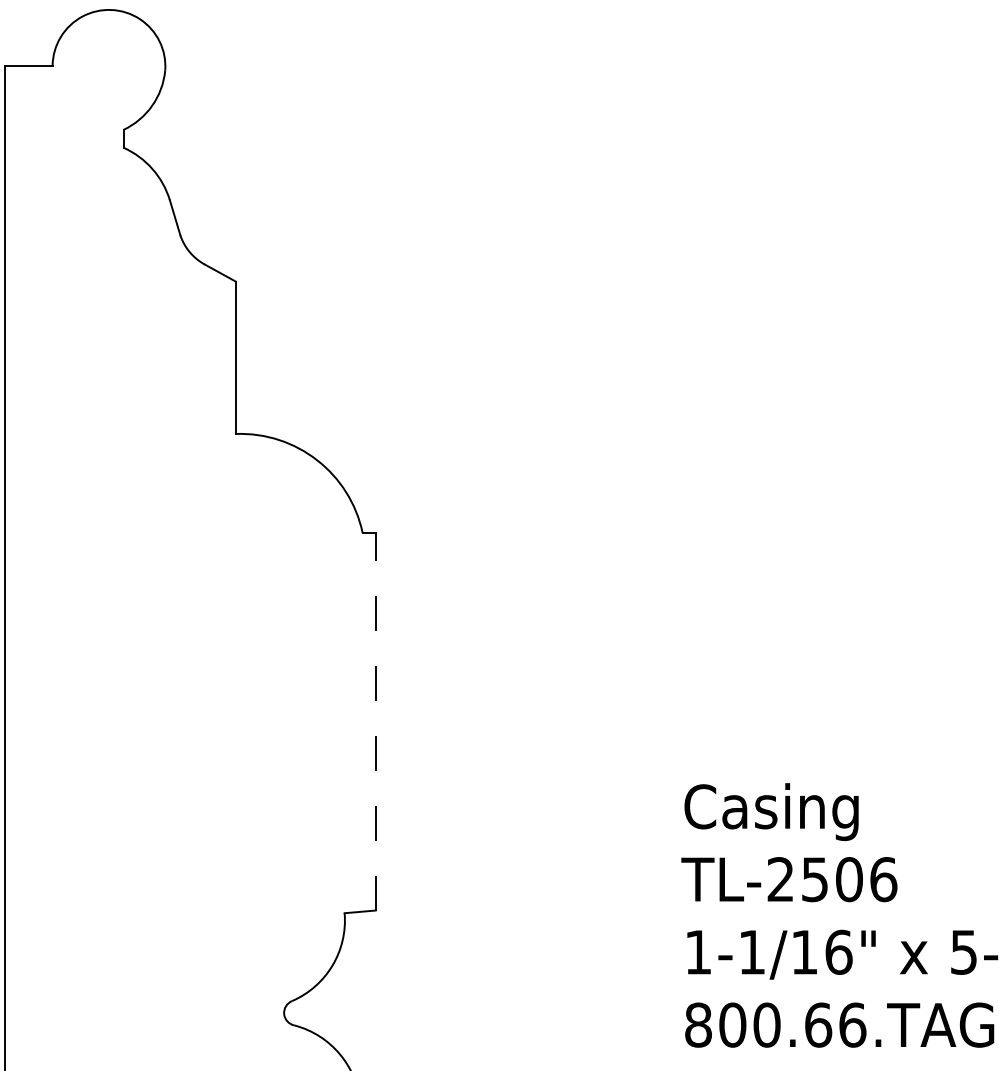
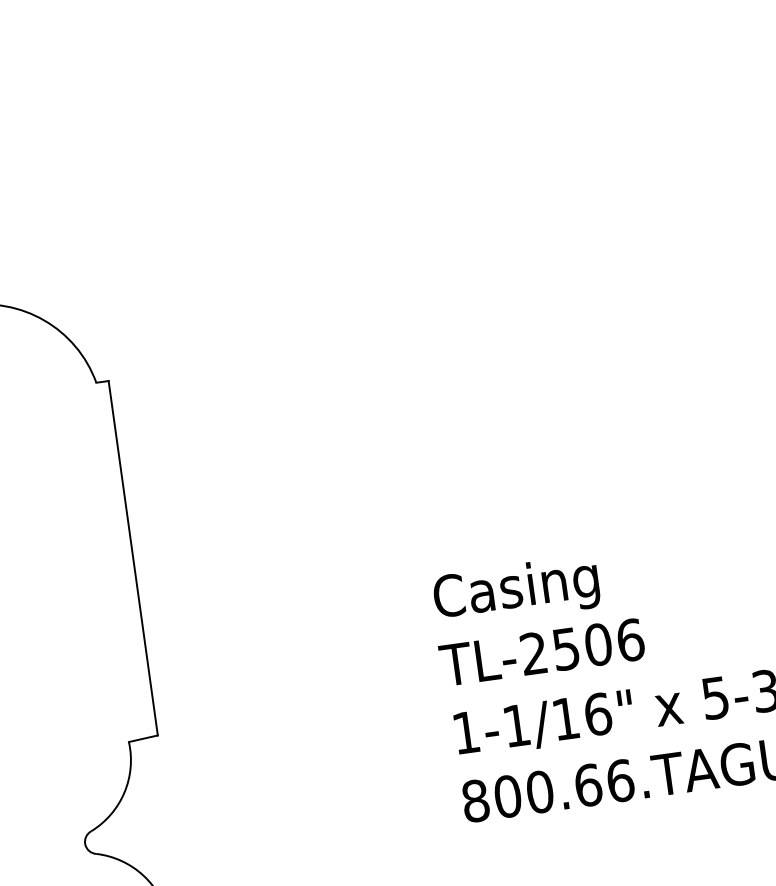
line: (375, 721) -> (132, 558), dashed -> solid

